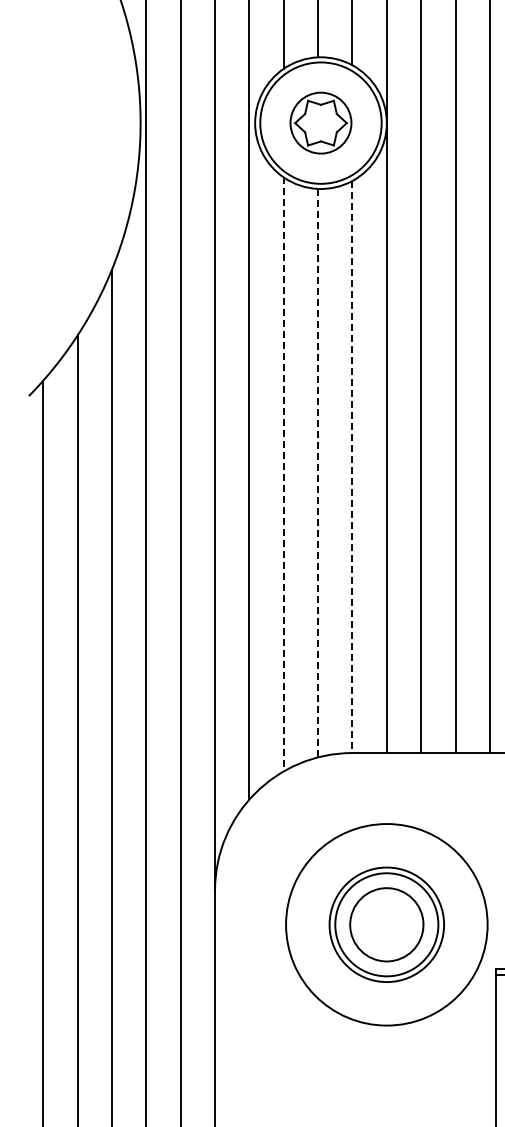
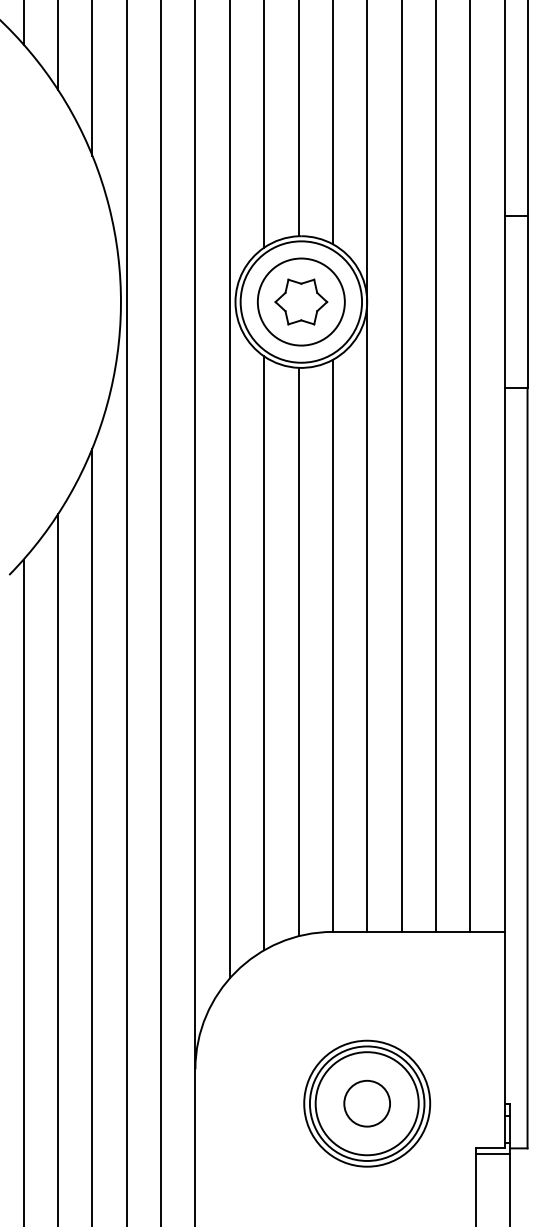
circle: (320, 122) -> (300, 301), size x1.43
line: (352, 467) -> (332, 646), dashed -> solid
line: (318, 472) -> (298, 651), dashed -> solid
line: (284, 474) -> (264, 653), dashed -> solid
circle: (387, 924) -> (367, 1103), size x0.62
circle: (387, 924) -> (367, 1103), size x0.62

